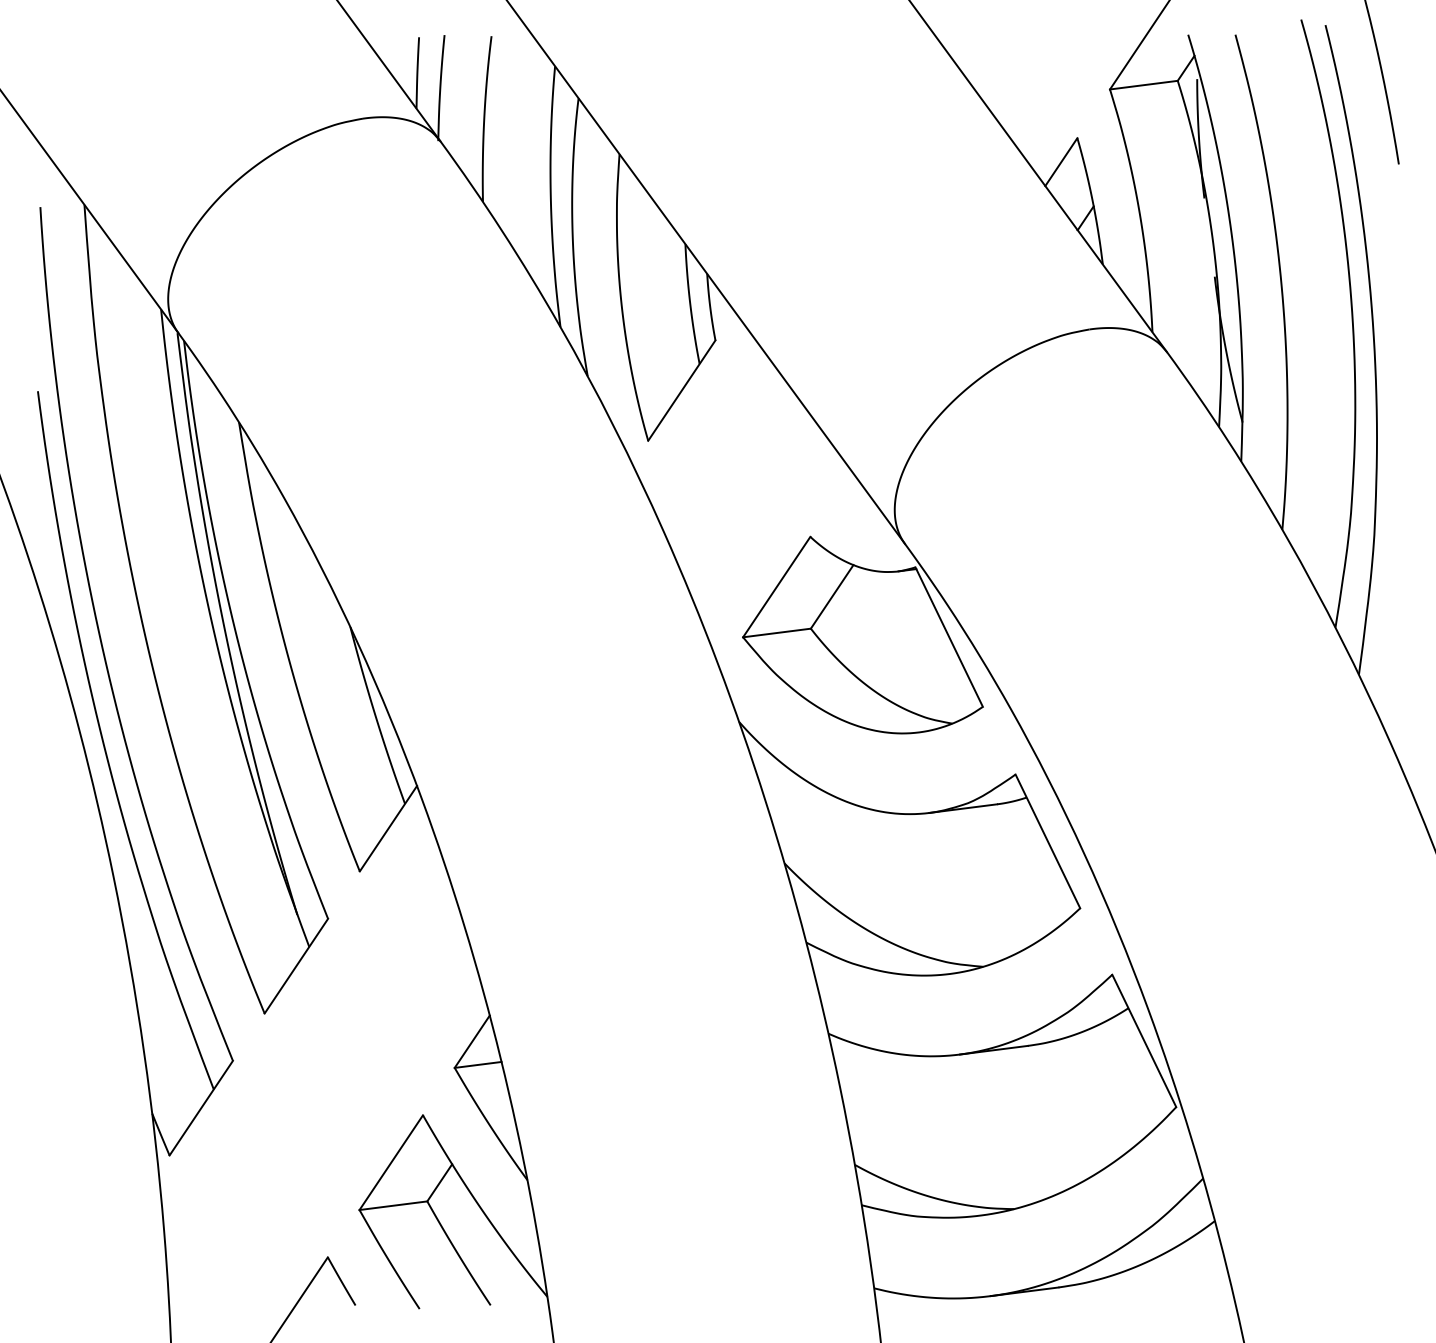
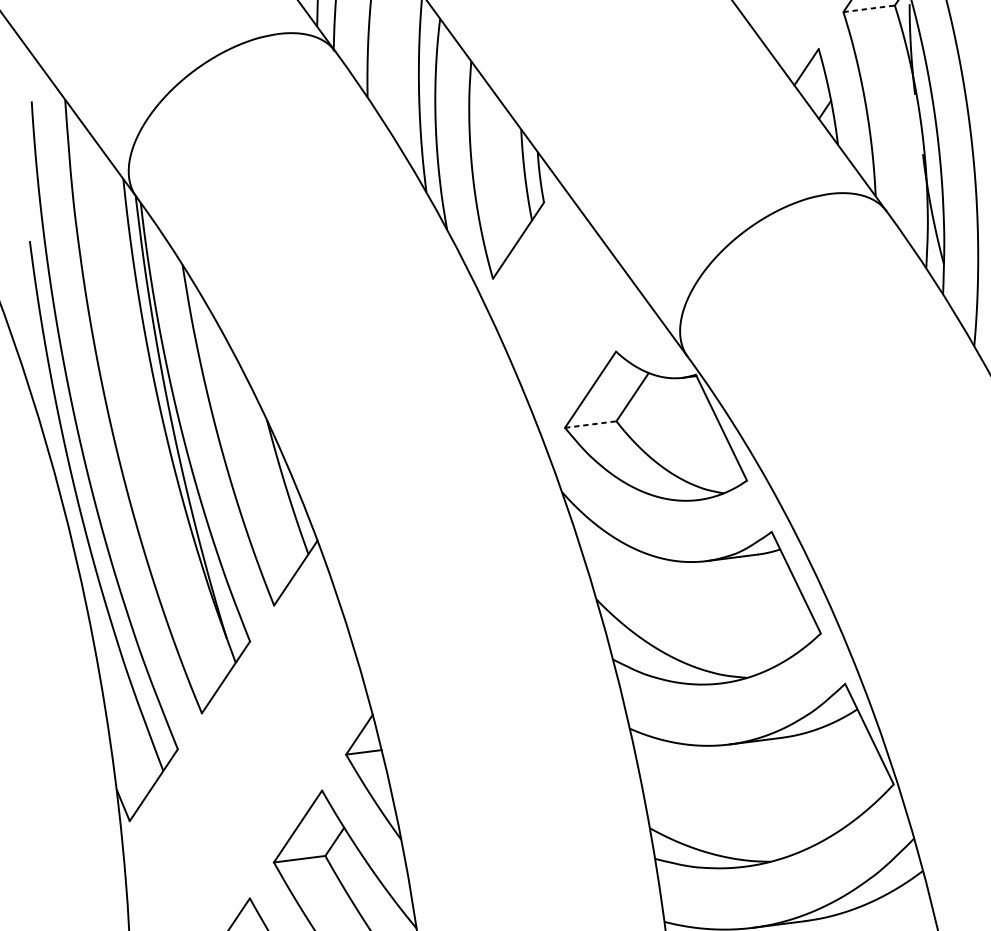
line: (1144, 85) -> (869, 9), solid -> dashed
line: (777, 632) -> (591, 424), solid -> dashed

